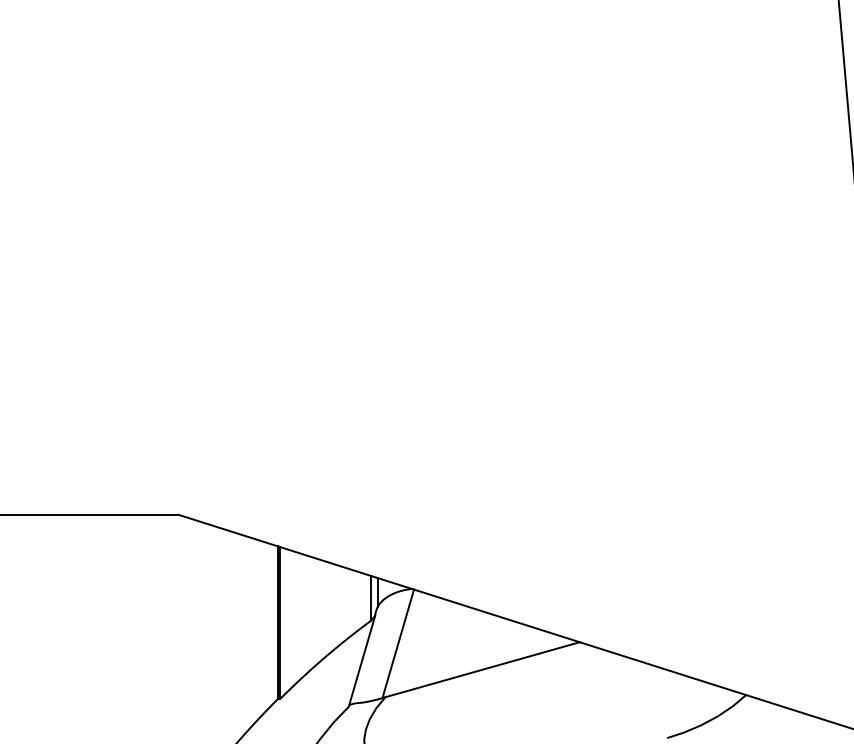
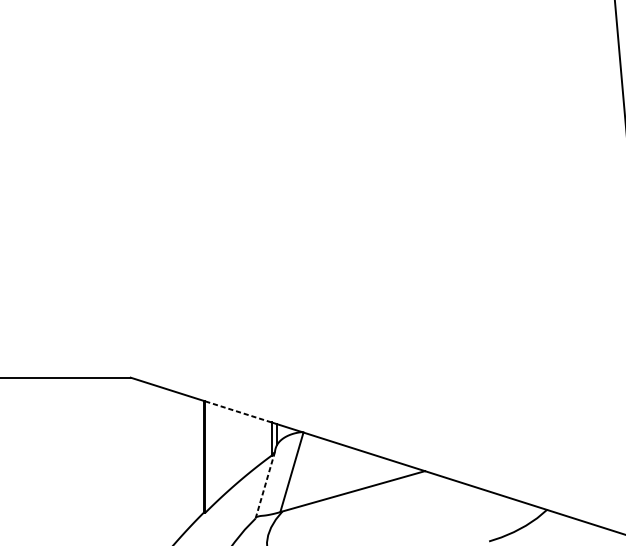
line: (325, 561) -> (238, 411), solid -> dashed
line: (362, 660) -> (265, 484), solid -> dashed

